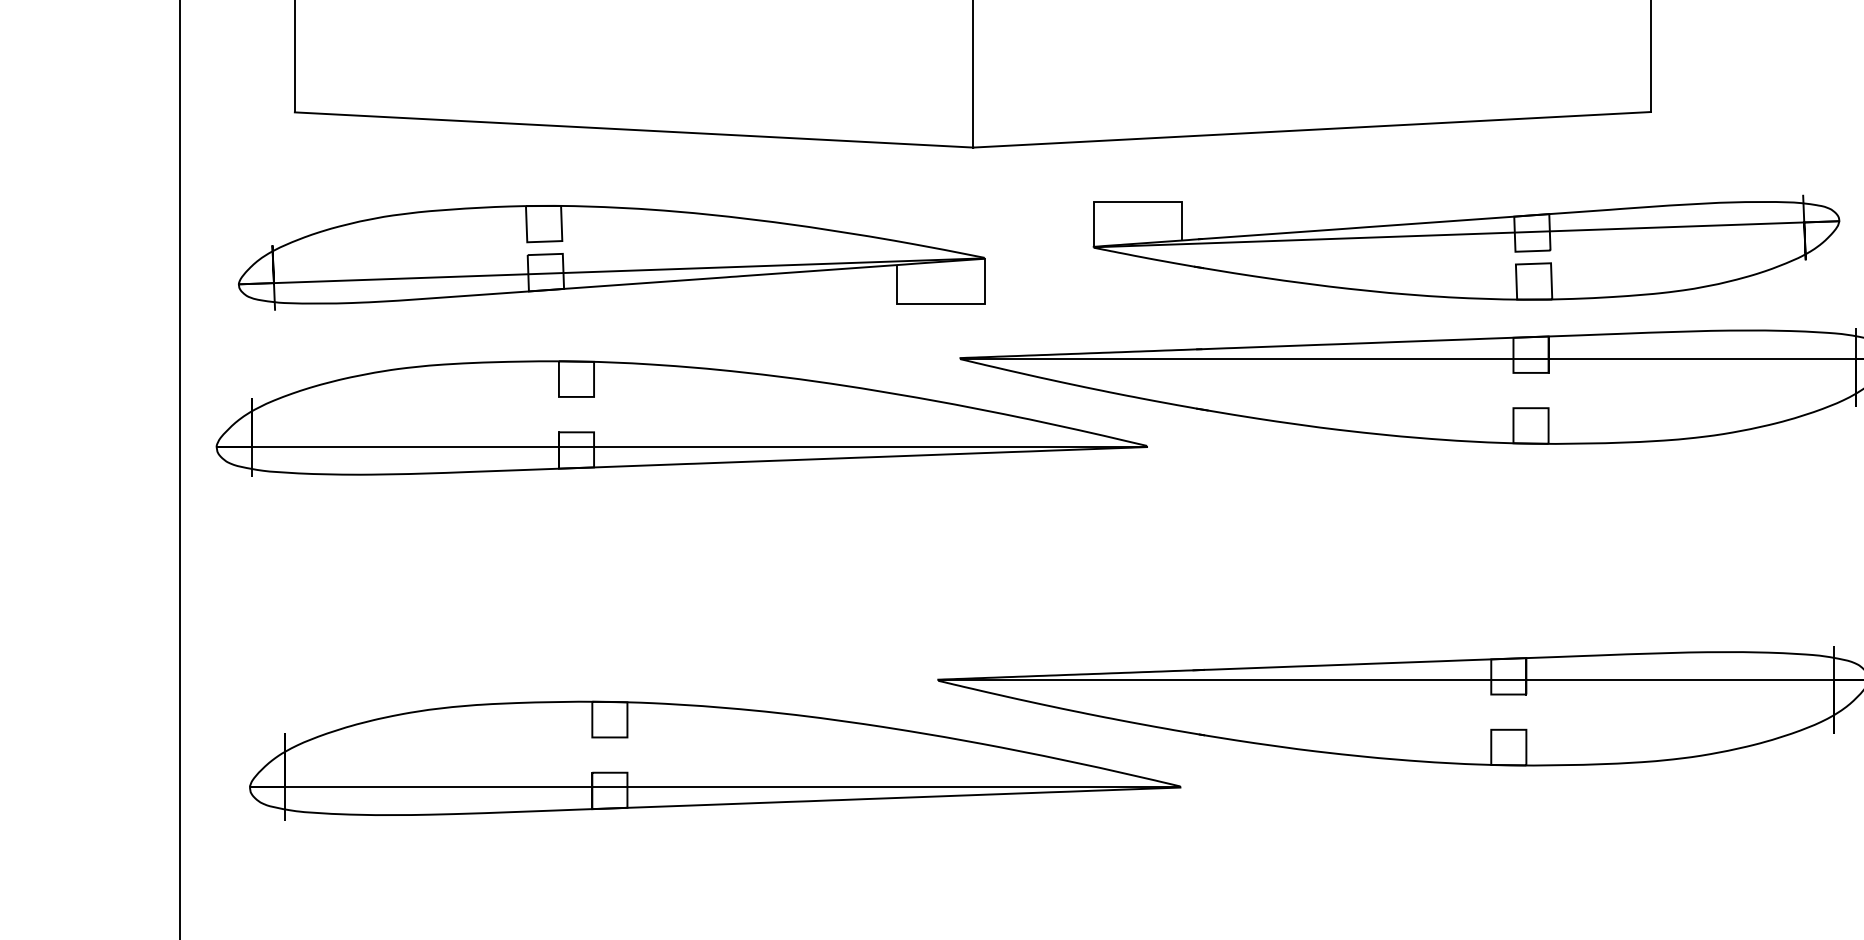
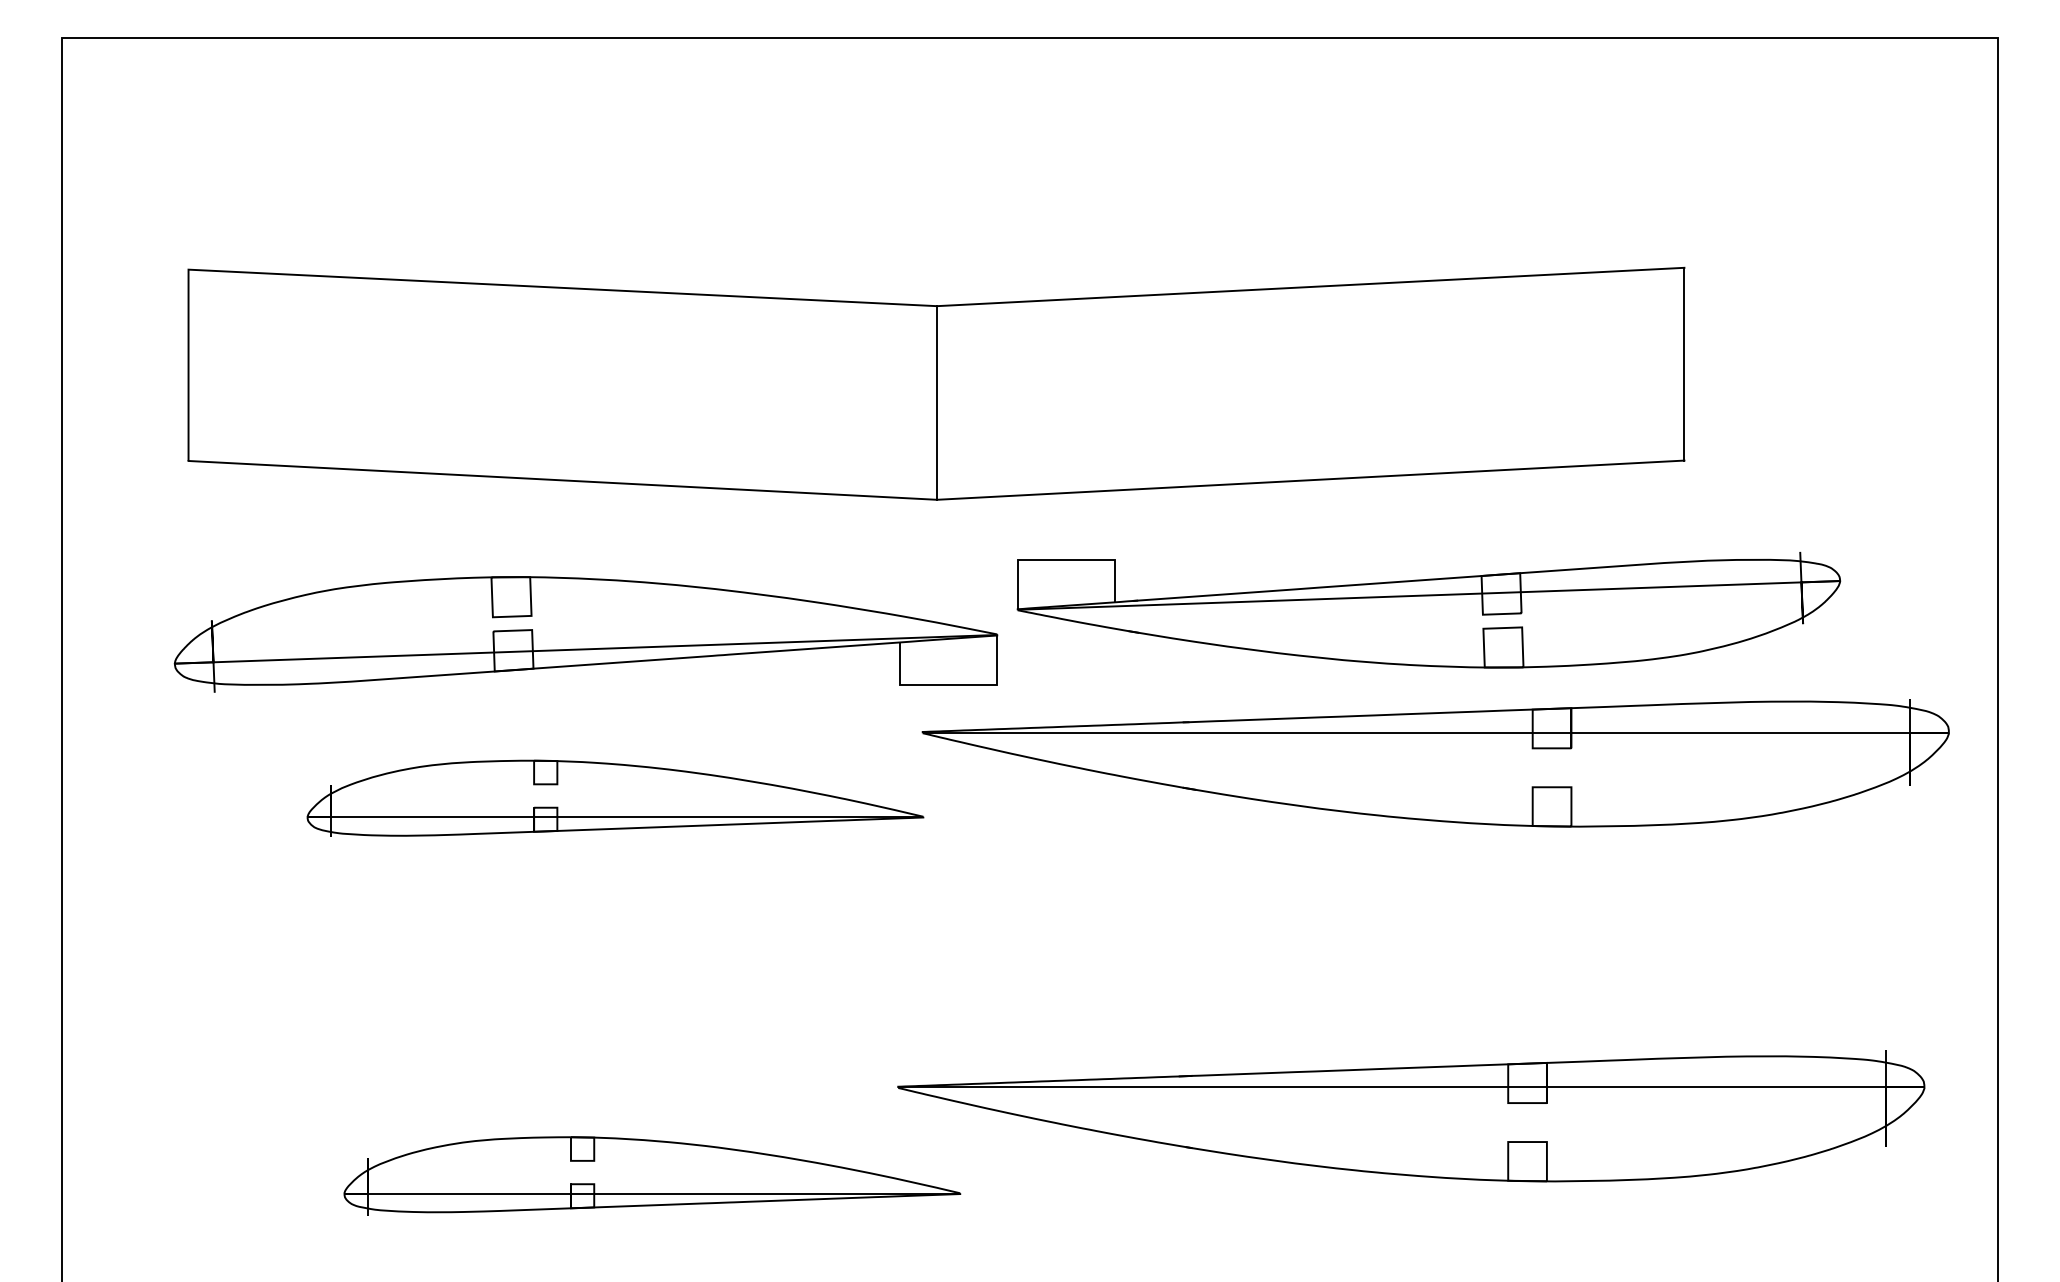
part: (1466, 247) -> (1428, 609), moved
part: (611, 257) -> (585, 634), moved
part: (681, 418) -> (615, 798), size x0.6
part: (715, 761) -> (652, 1176), size x0.6

